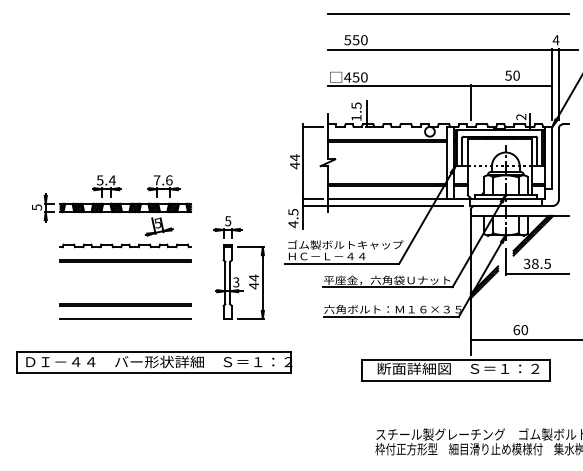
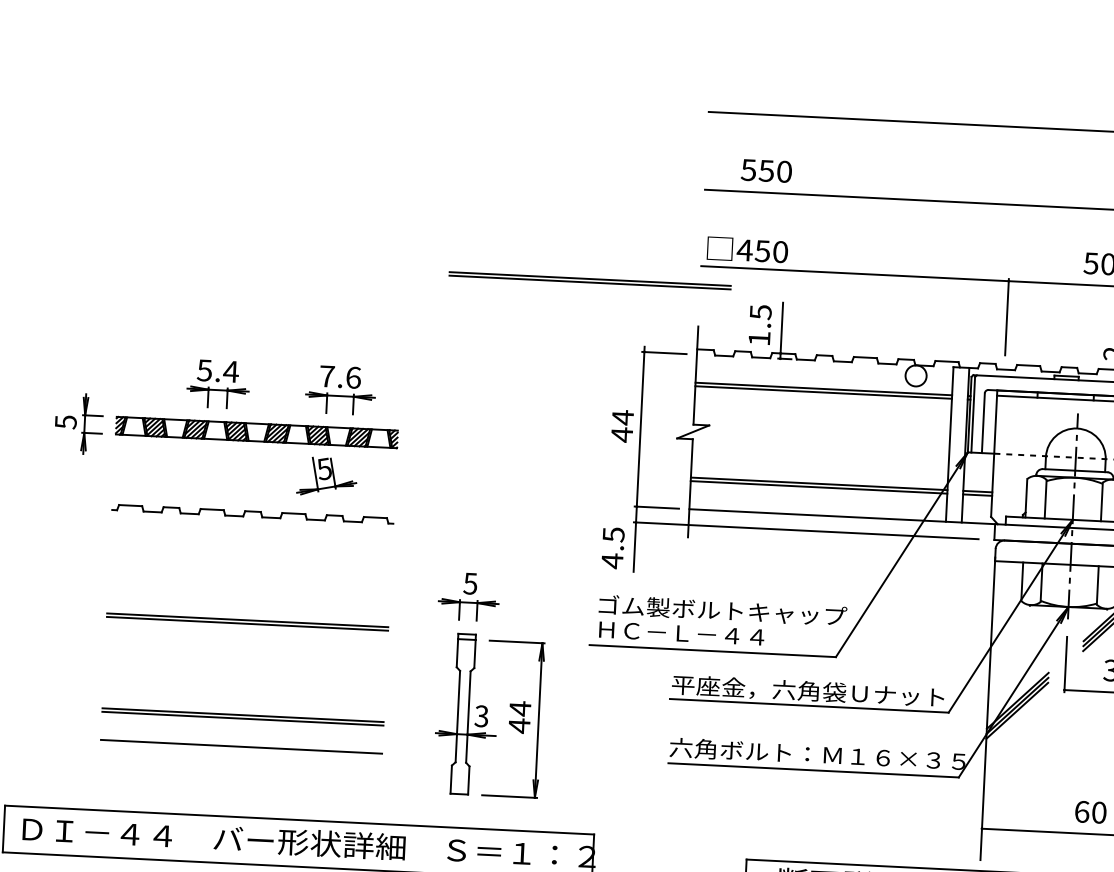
line: (276, 94) -> (589, 279), added
part: (112, 211) -> (228, 438), moved
part: (230, 267) -> (470, 683), moved

